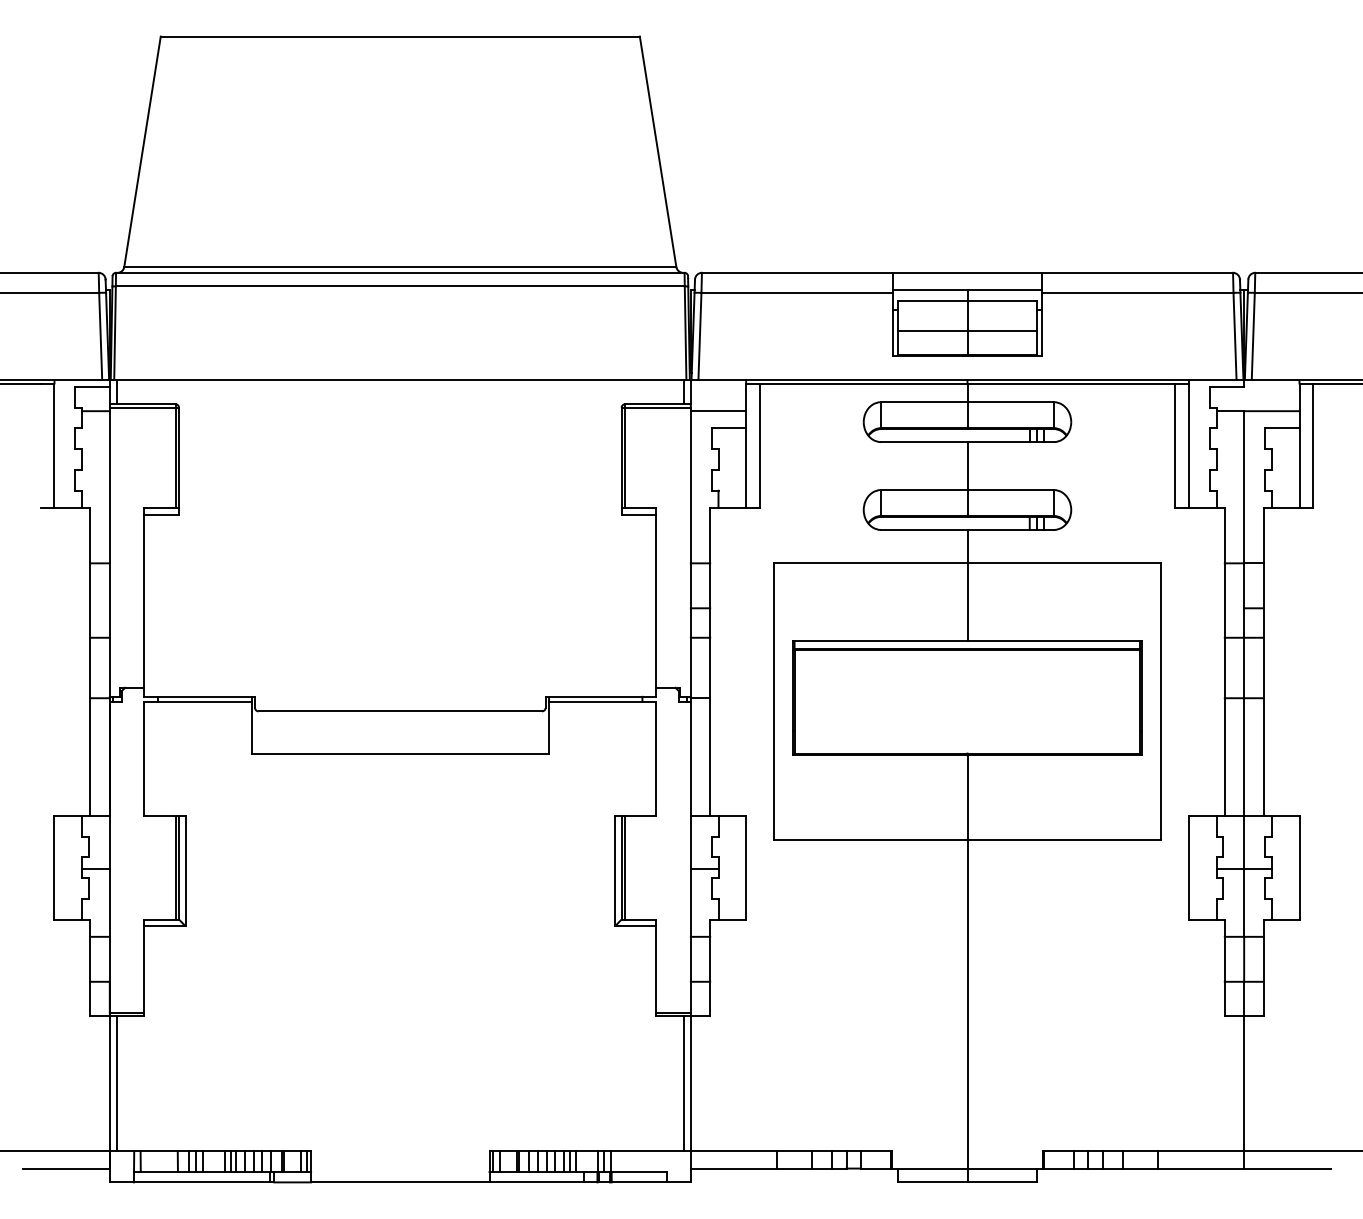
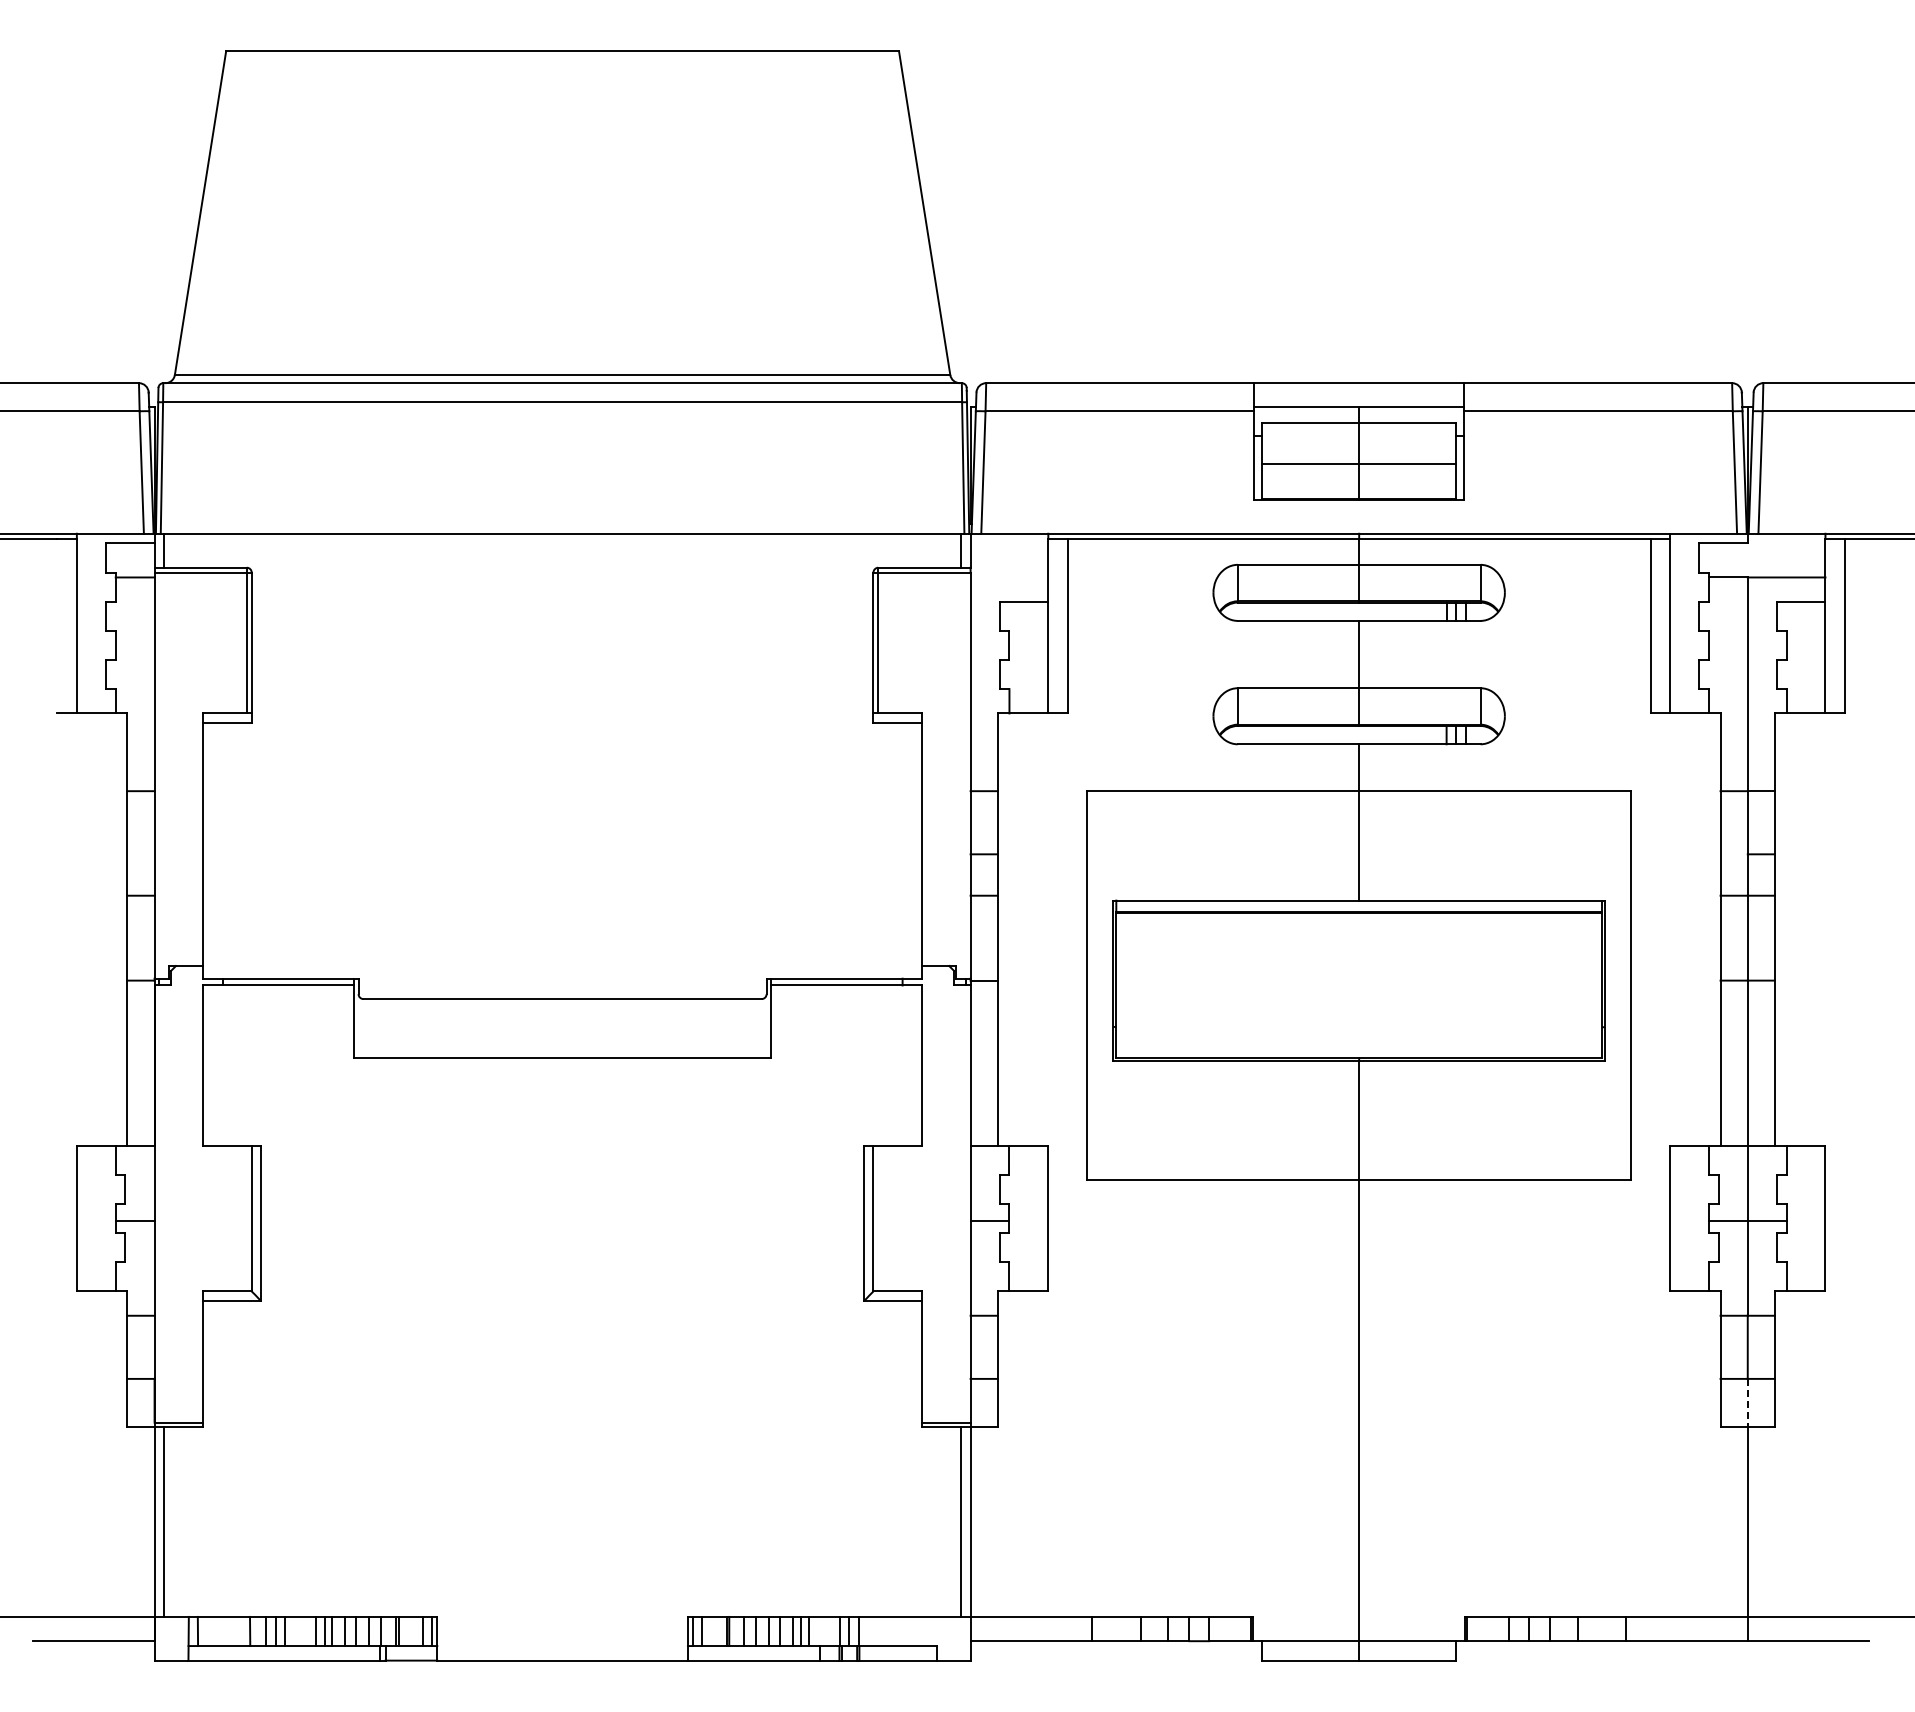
line: (718, 411) -> (1009, 577), removed
line: (175, 867) -> (246, 1218), removed
line: (625, 867) -> (878, 1218), removed
line: (1243, 999) -> (1747, 1403), solid -> dashed

